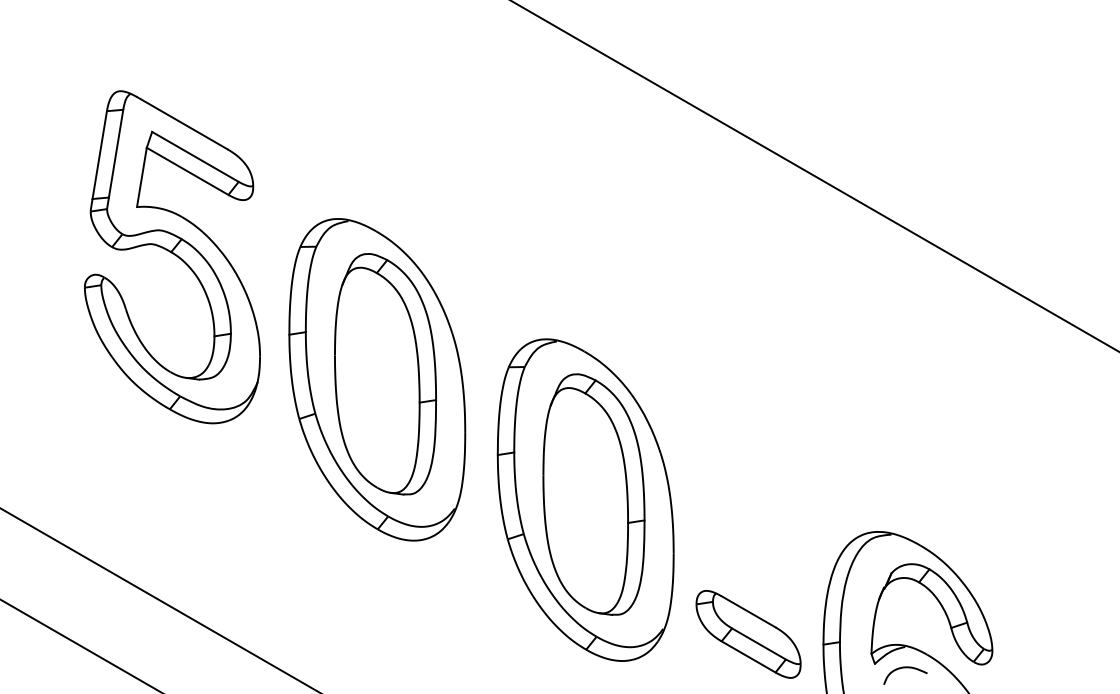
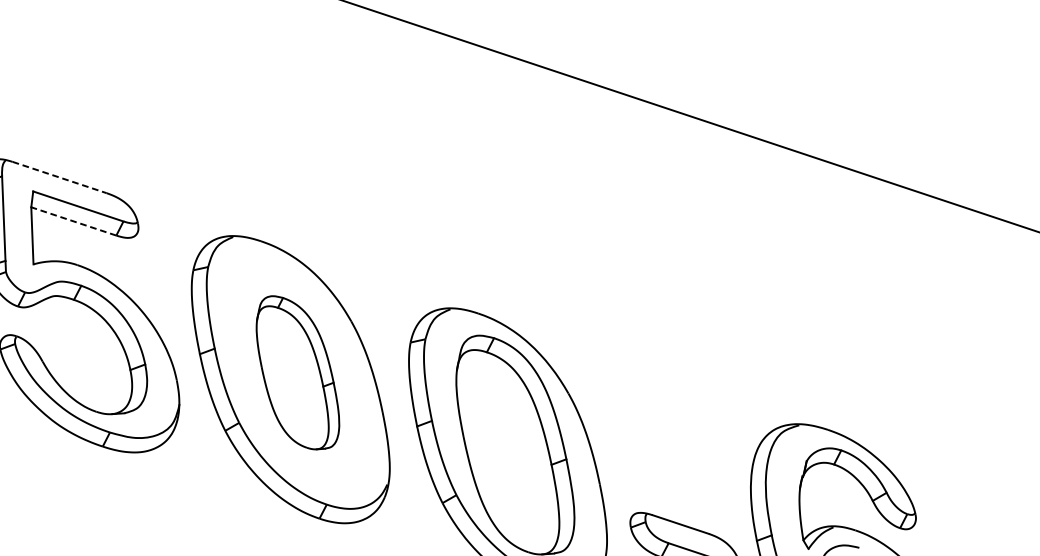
line: (182, 123) -> (59, 177), solid -> dashed
line: (187, 171) -> (73, 221), solid -> dashed
part: (385, 374) -> (297, 372), size x0.7

